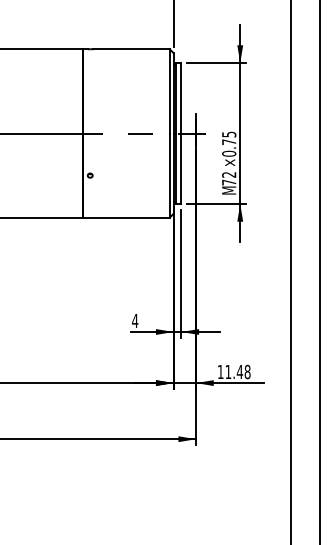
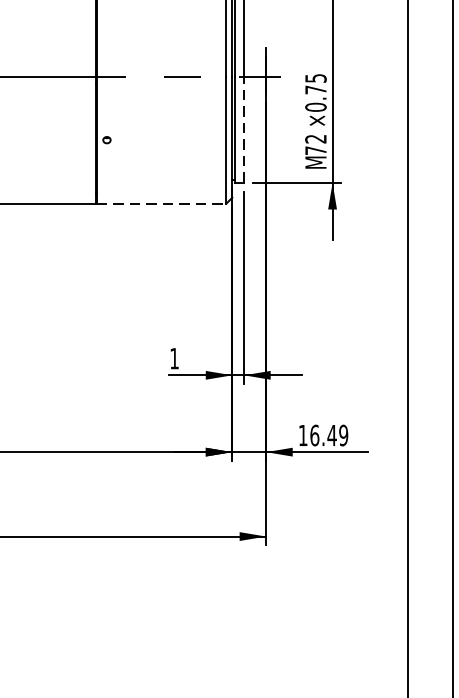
line: (181, 168) -> (244, 129), solid -> dashed
line: (127, 217) -> (163, 203), solid -> dashed
text: (135, 320) -> (175, 358), 4 -> 1
text: (237, 371) -> (328, 434), 11.48 -> 16.49

